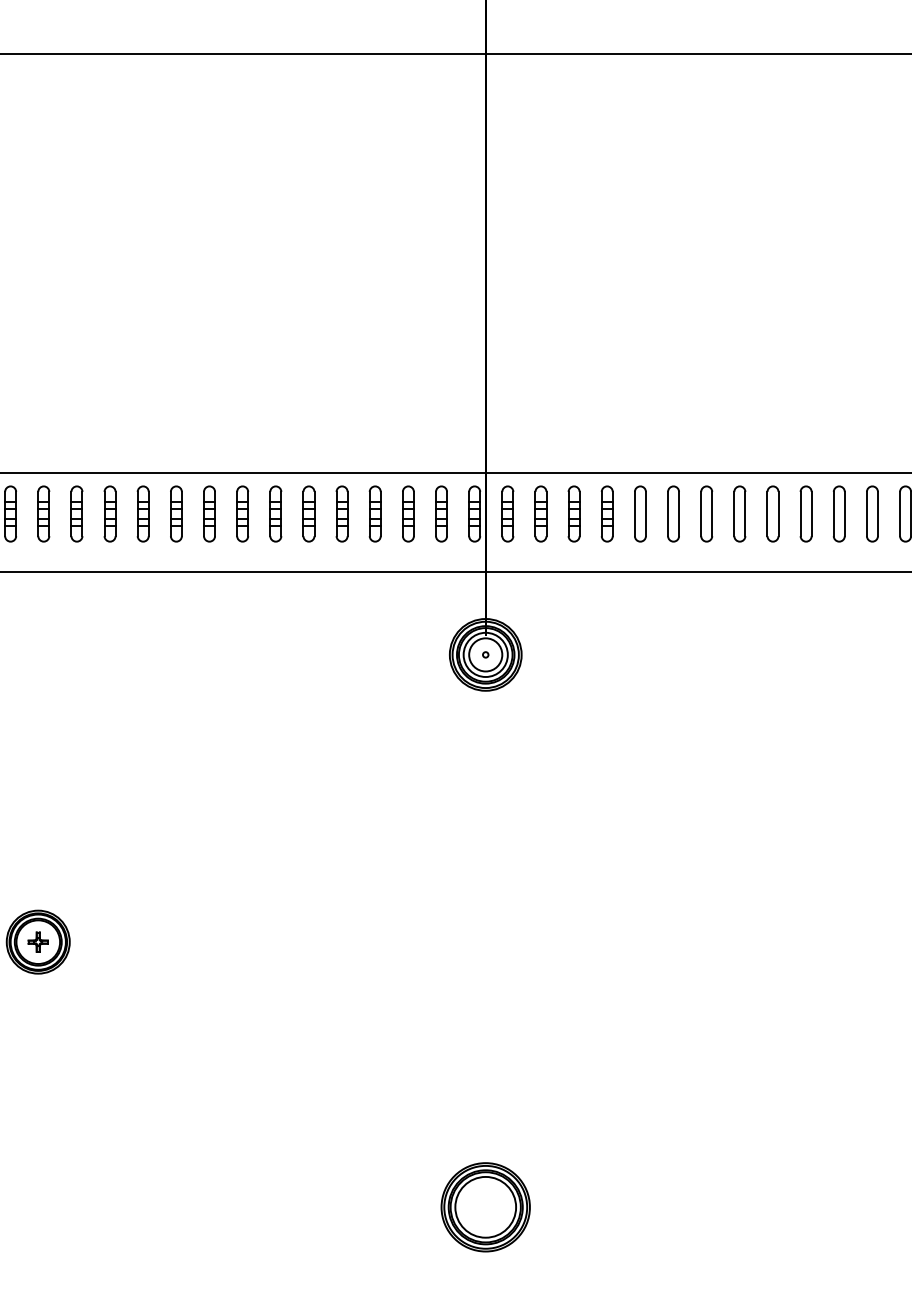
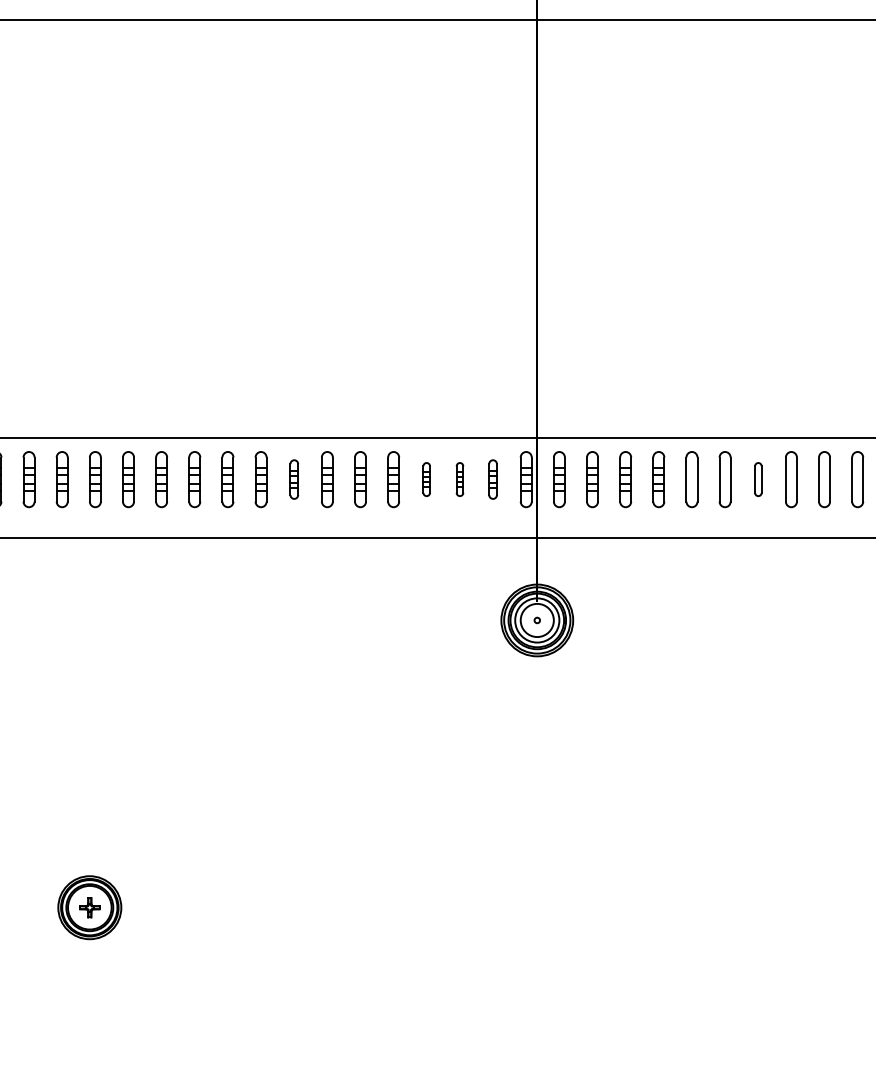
part: (242, 513) -> (294, 479), size x0.7
part: (374, 513) -> (426, 479), size x0.6
part: (408, 513) -> (460, 479), size x0.6
part: (441, 513) -> (493, 479), size x0.7
part: (706, 513) -> (758, 479), size x0.6

